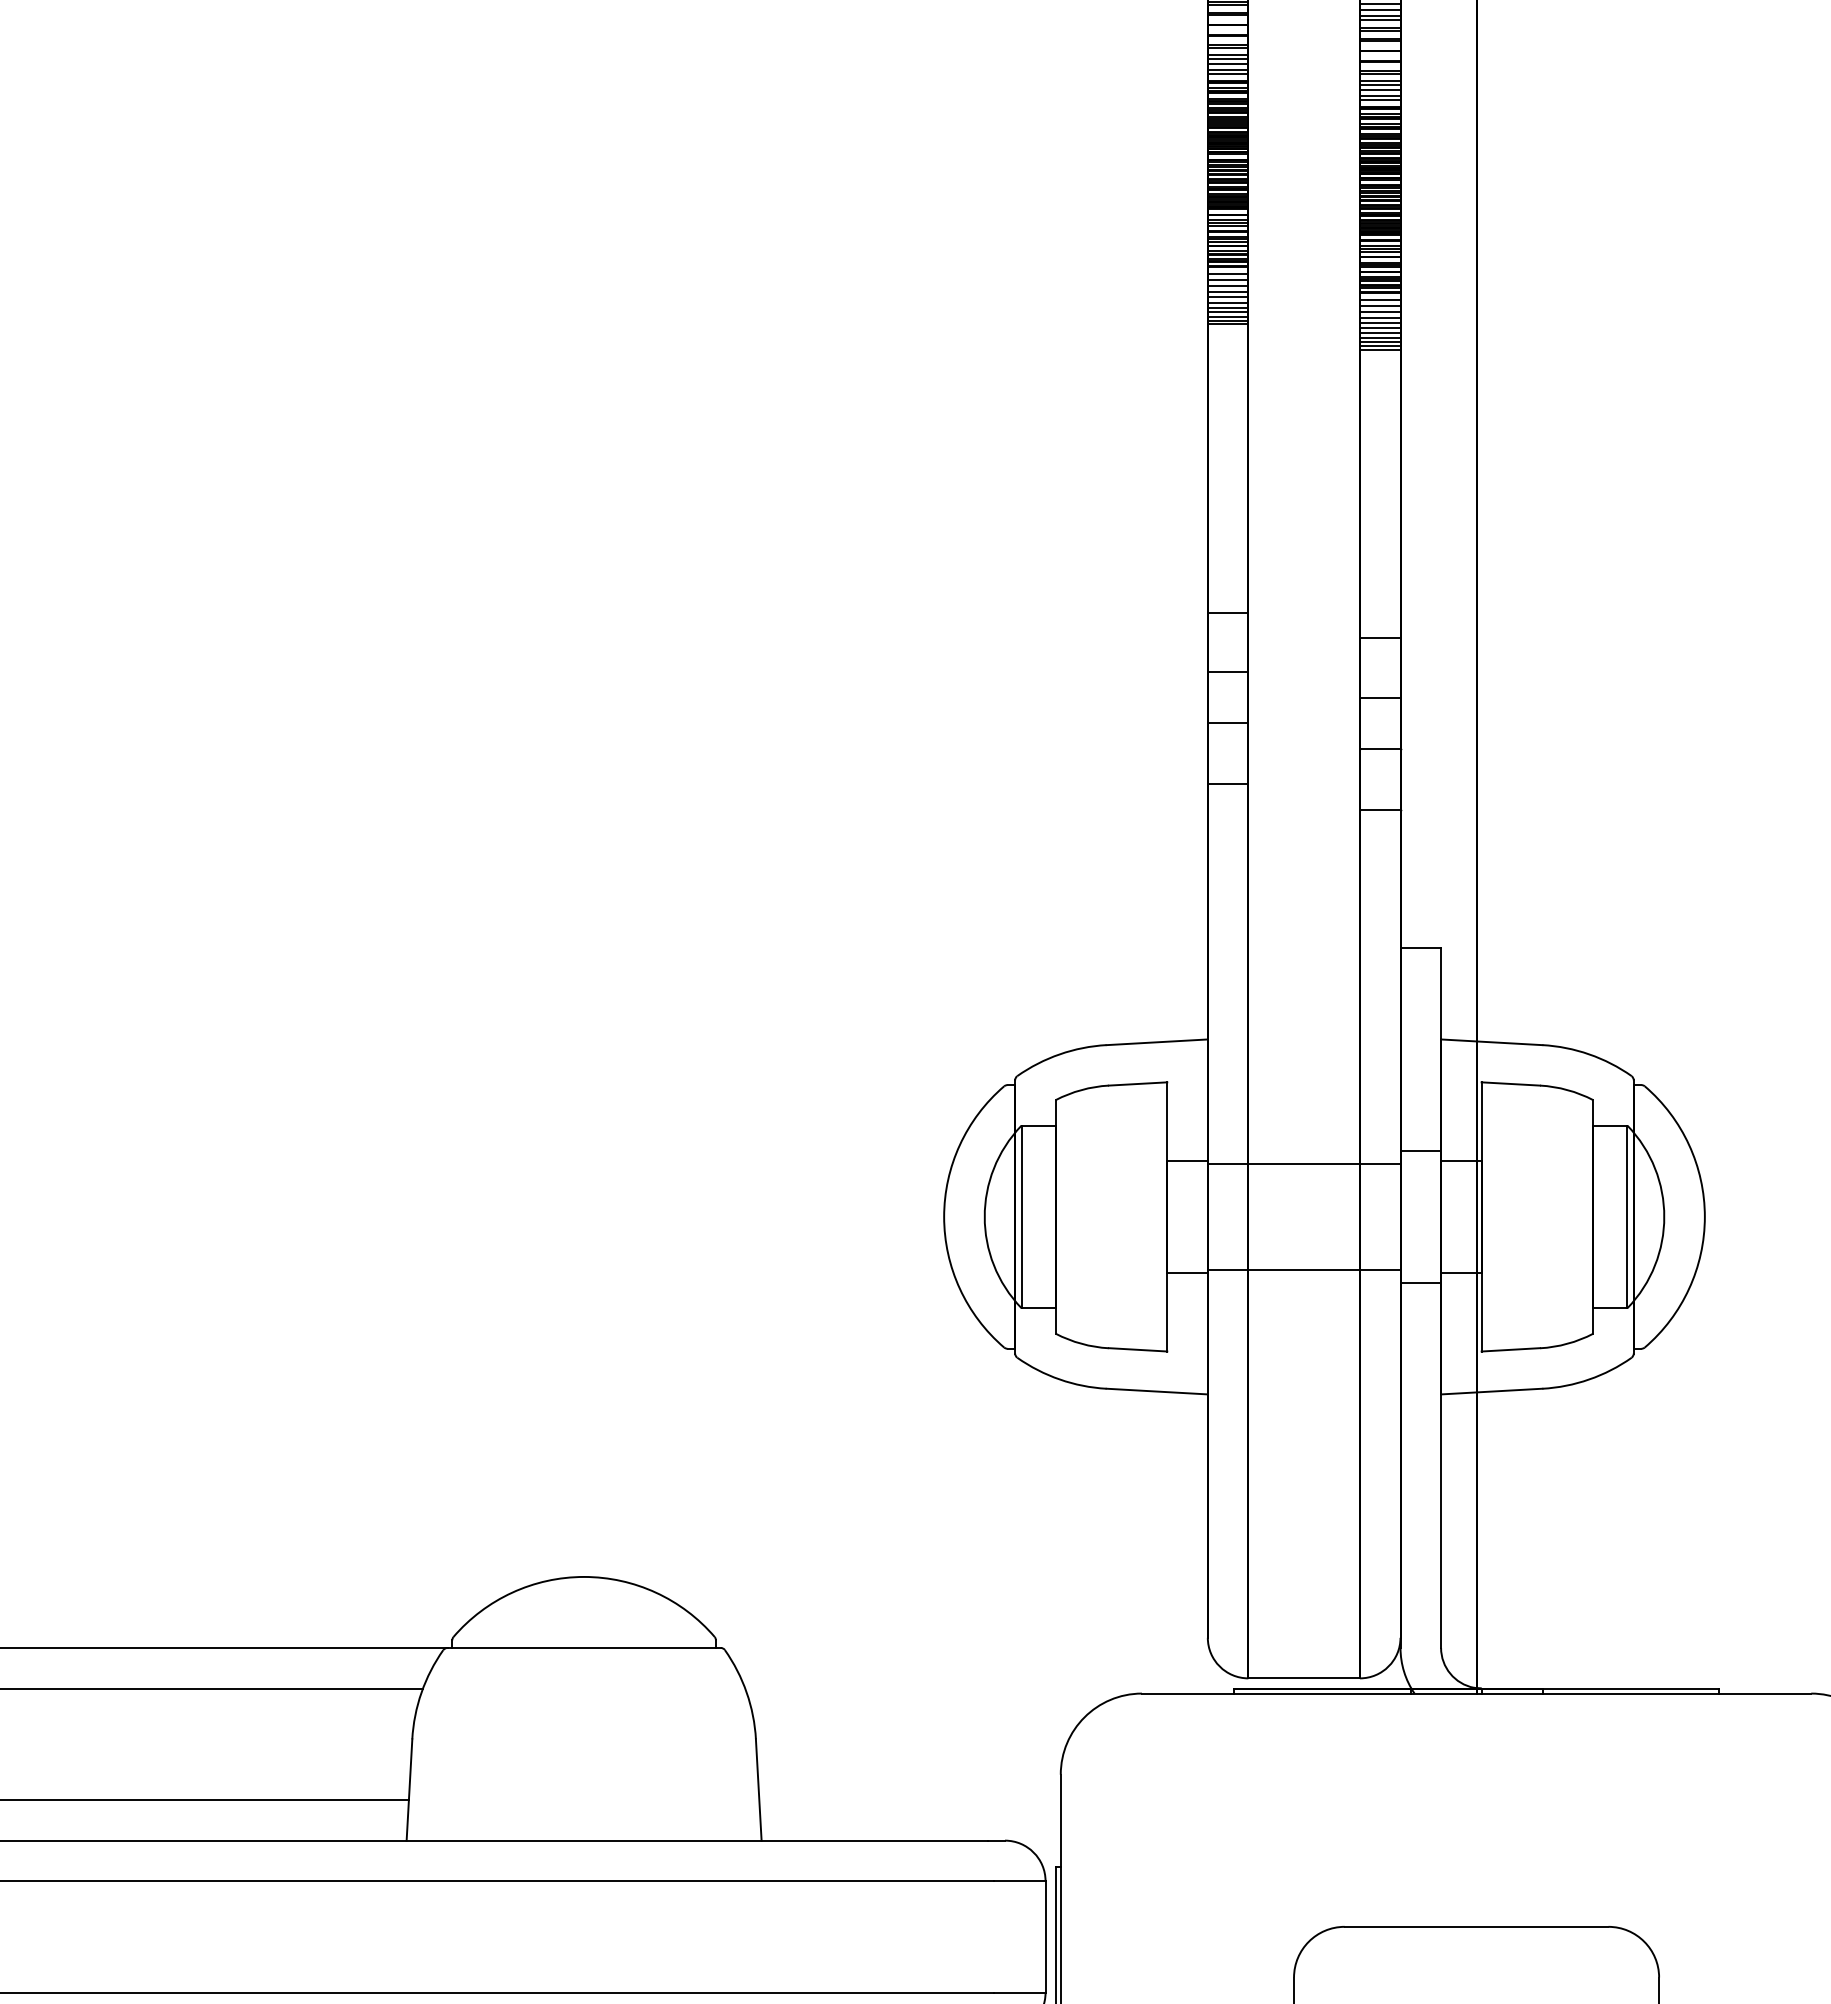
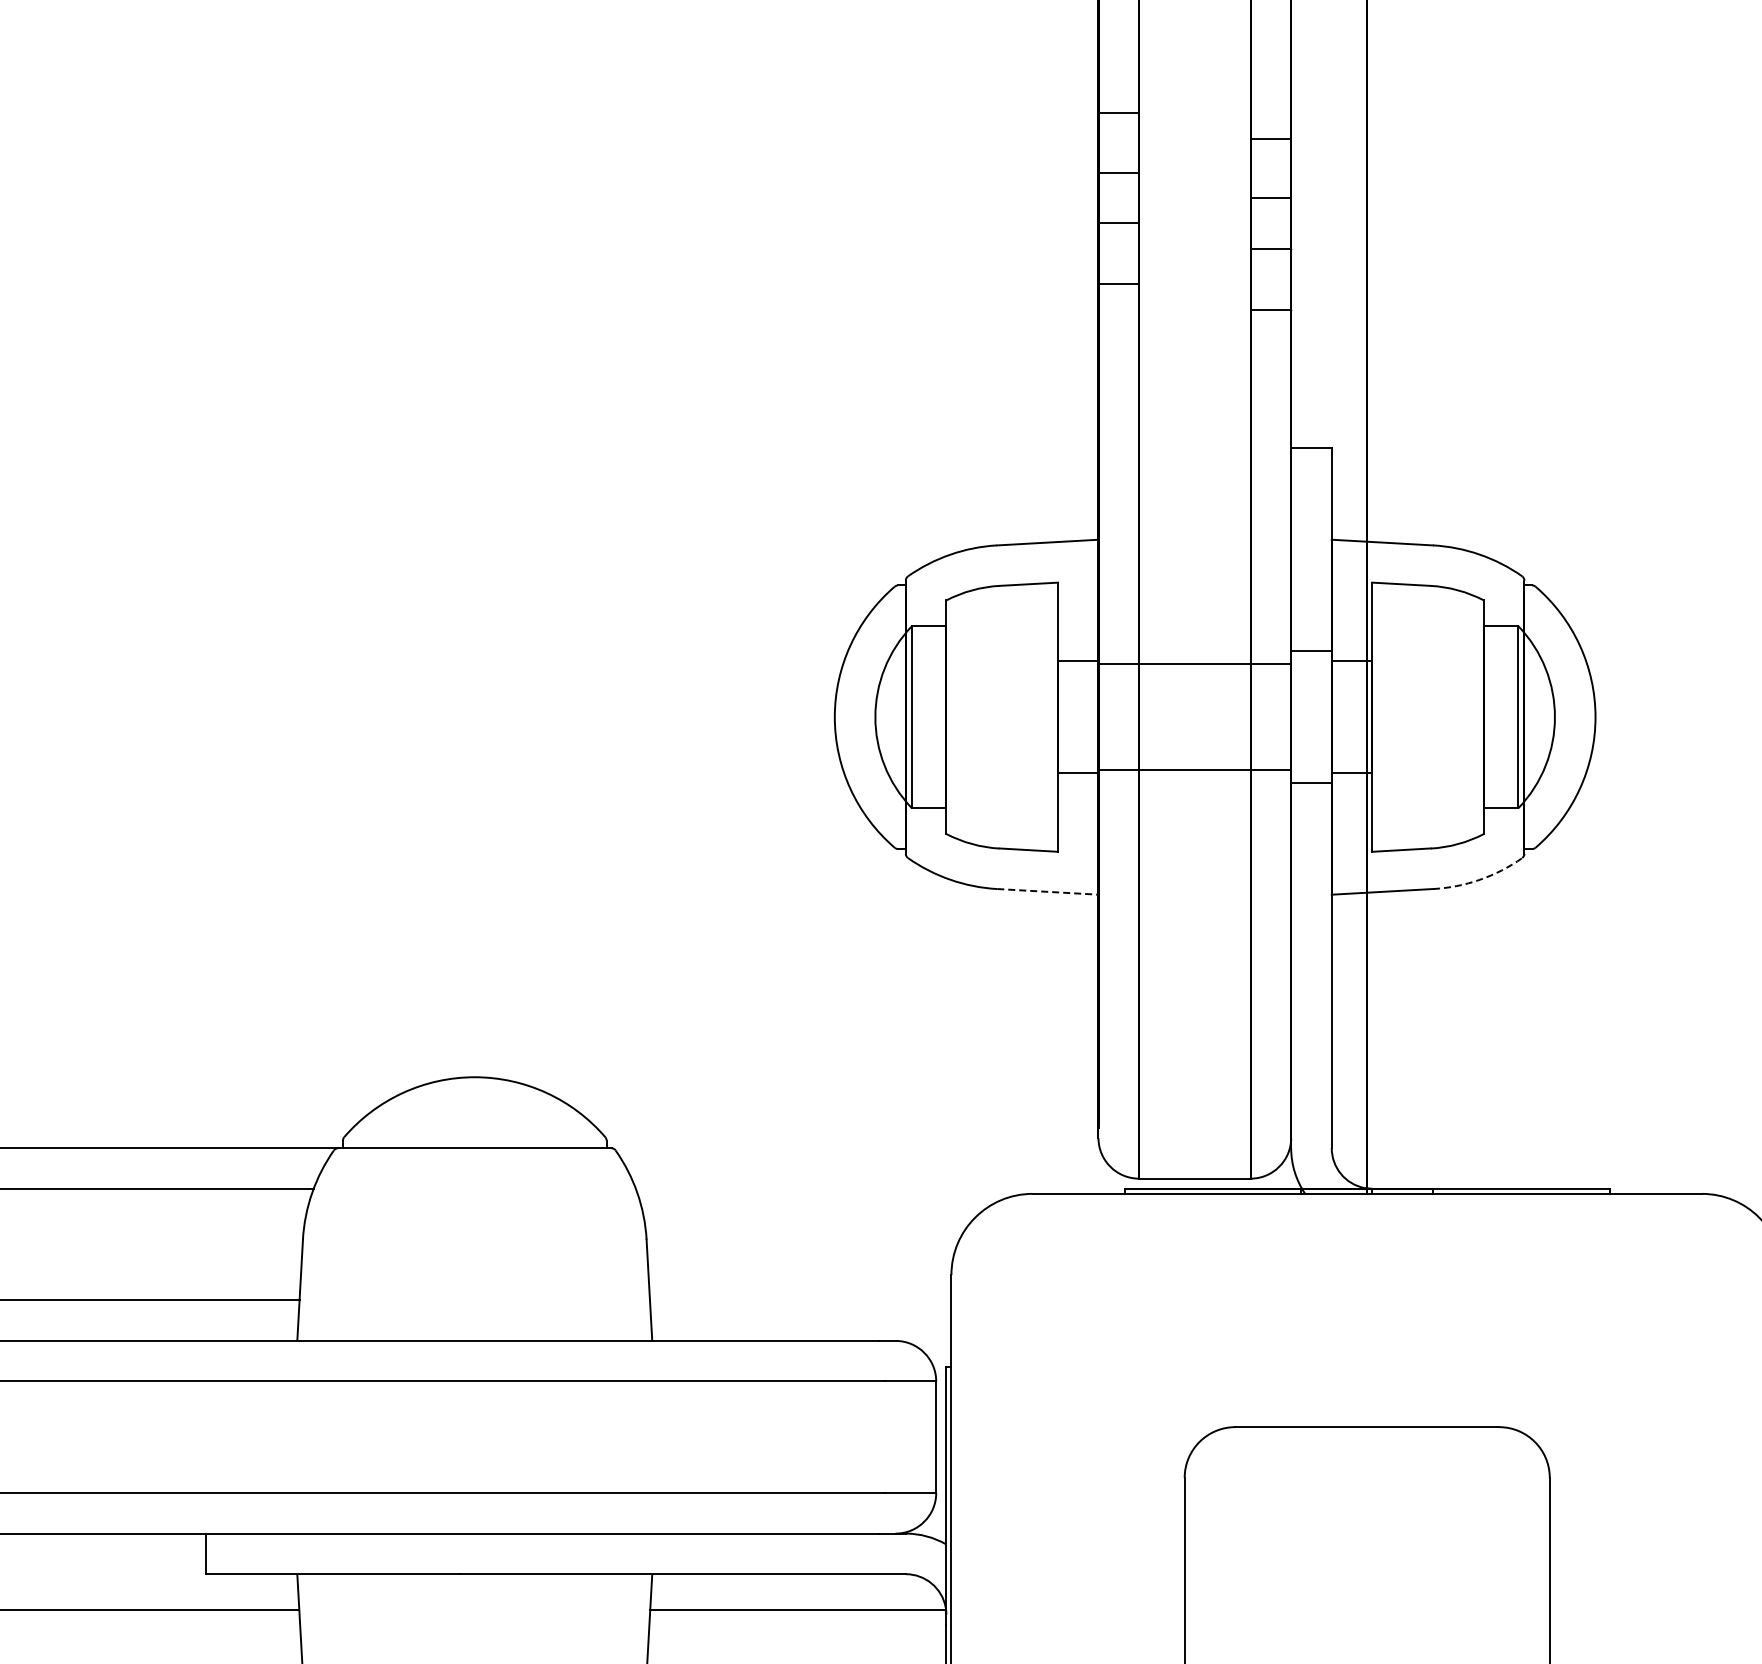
arc: (1589, 1379) -> (1480, 879), solid -> dashed
line: (1157, 1391) -> (1048, 891), solid -> dashed

